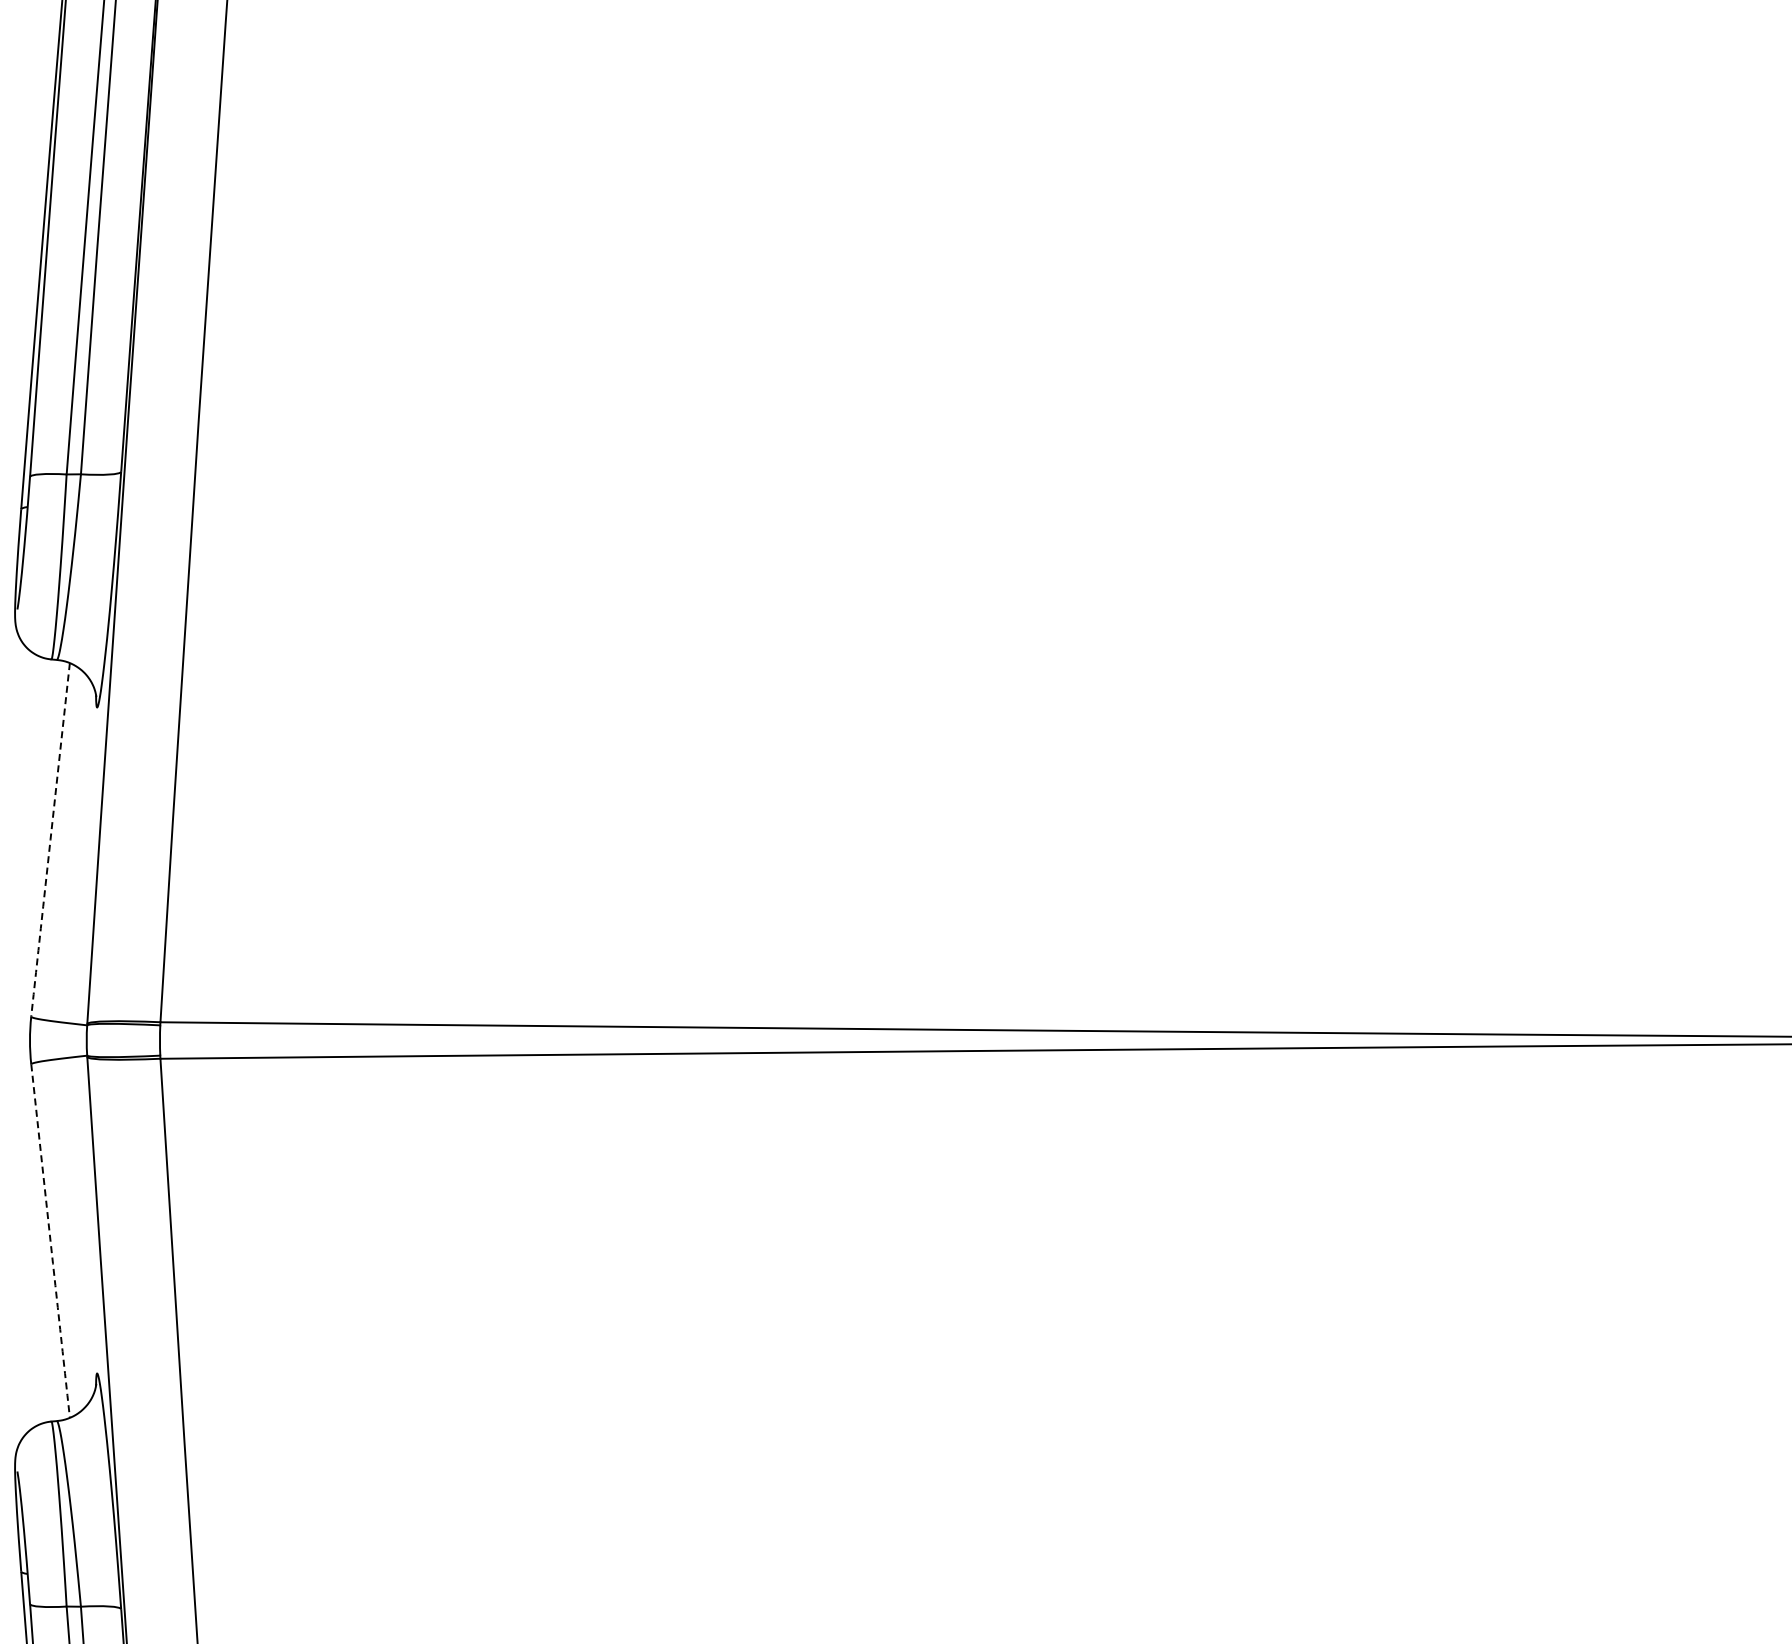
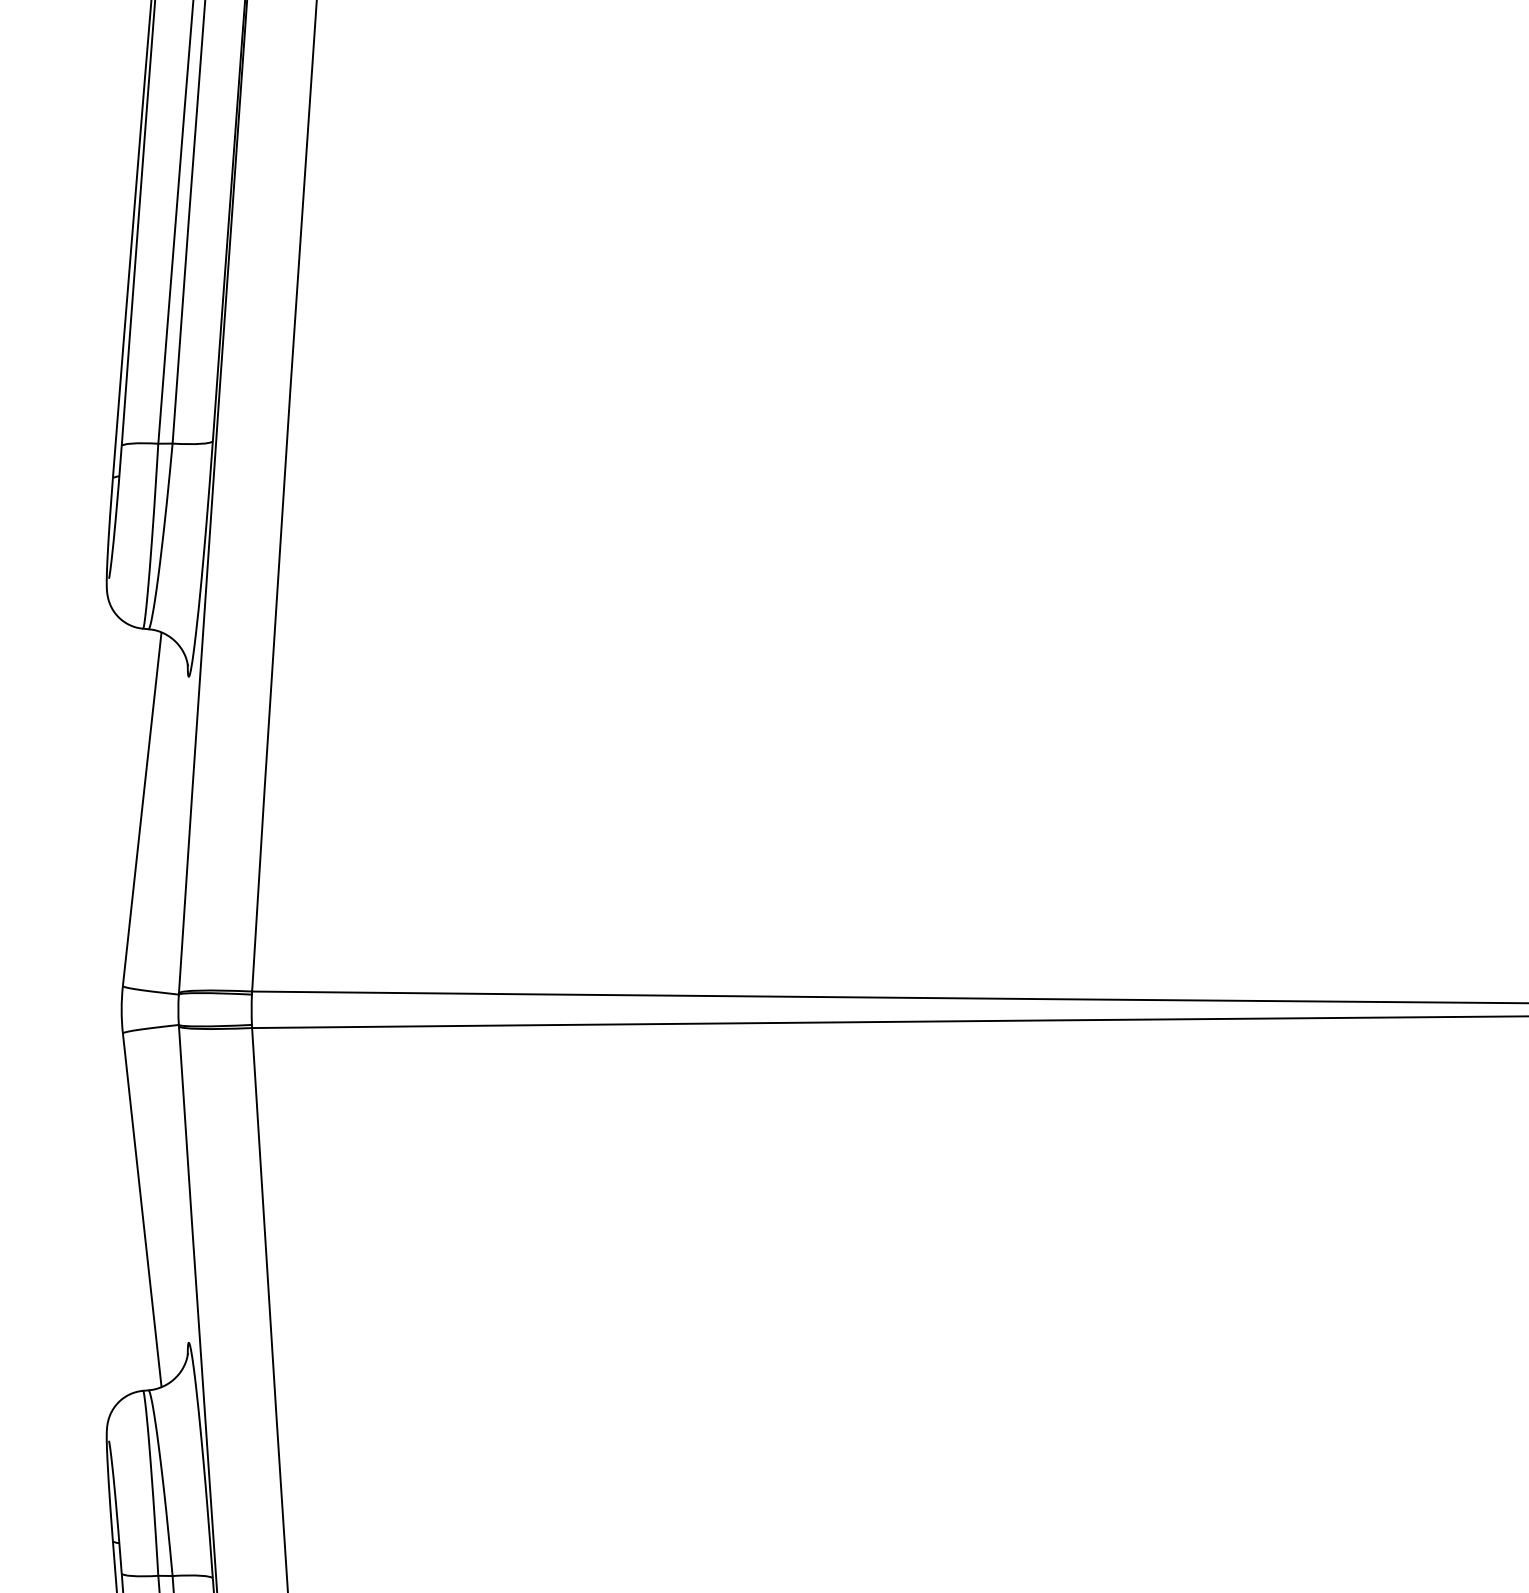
arc: (50, 839) -> (142, 808), dashed -> solid
arc: (50, 1241) -> (142, 1210), dashed -> solid

